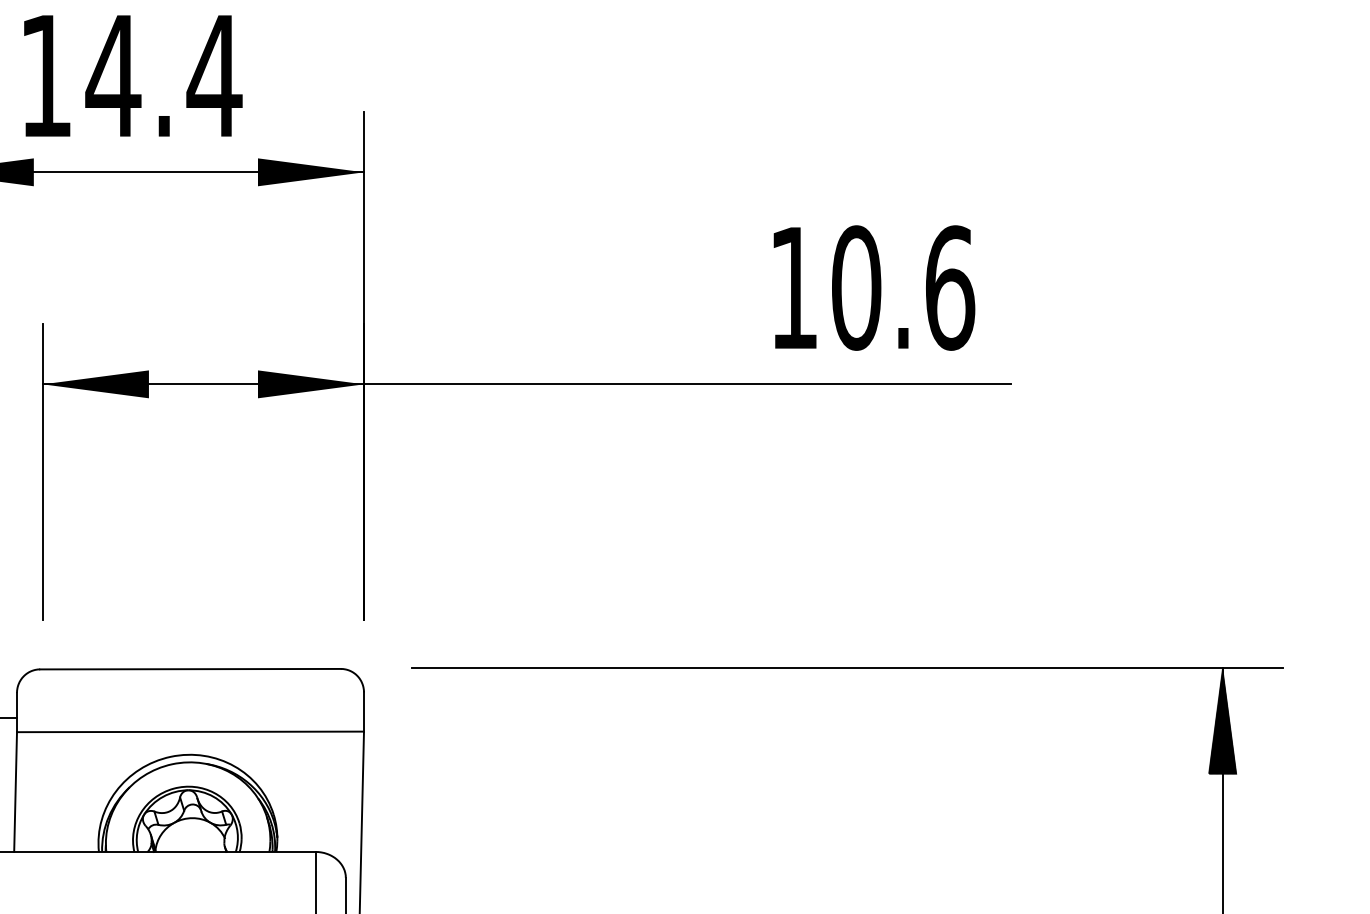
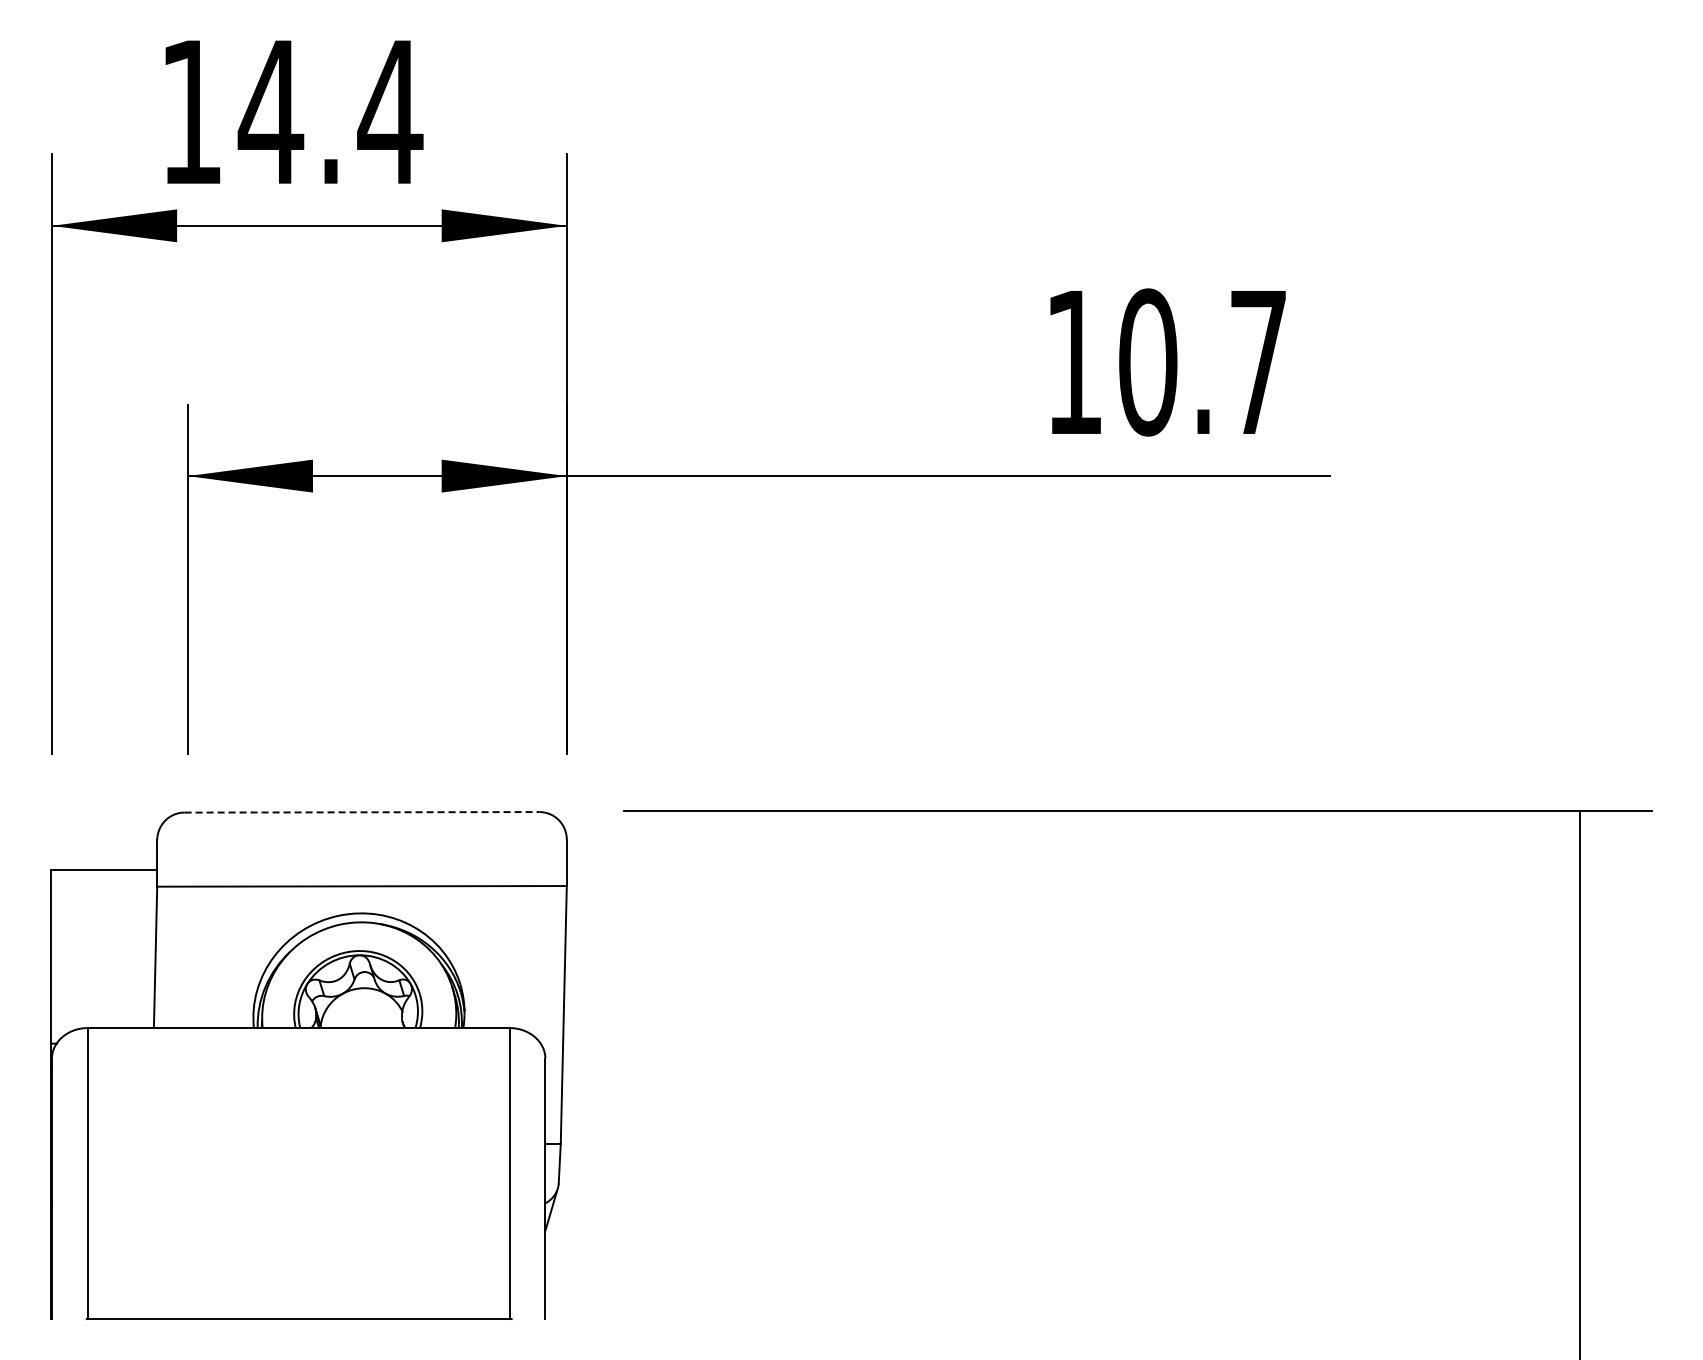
text: (950, 288) -> (1259, 362), 10.6 -> 10.7
line: (190, 669) -> (362, 812), solid -> dashed
hatch: (1222, 721) -> (1580, 873), removed

